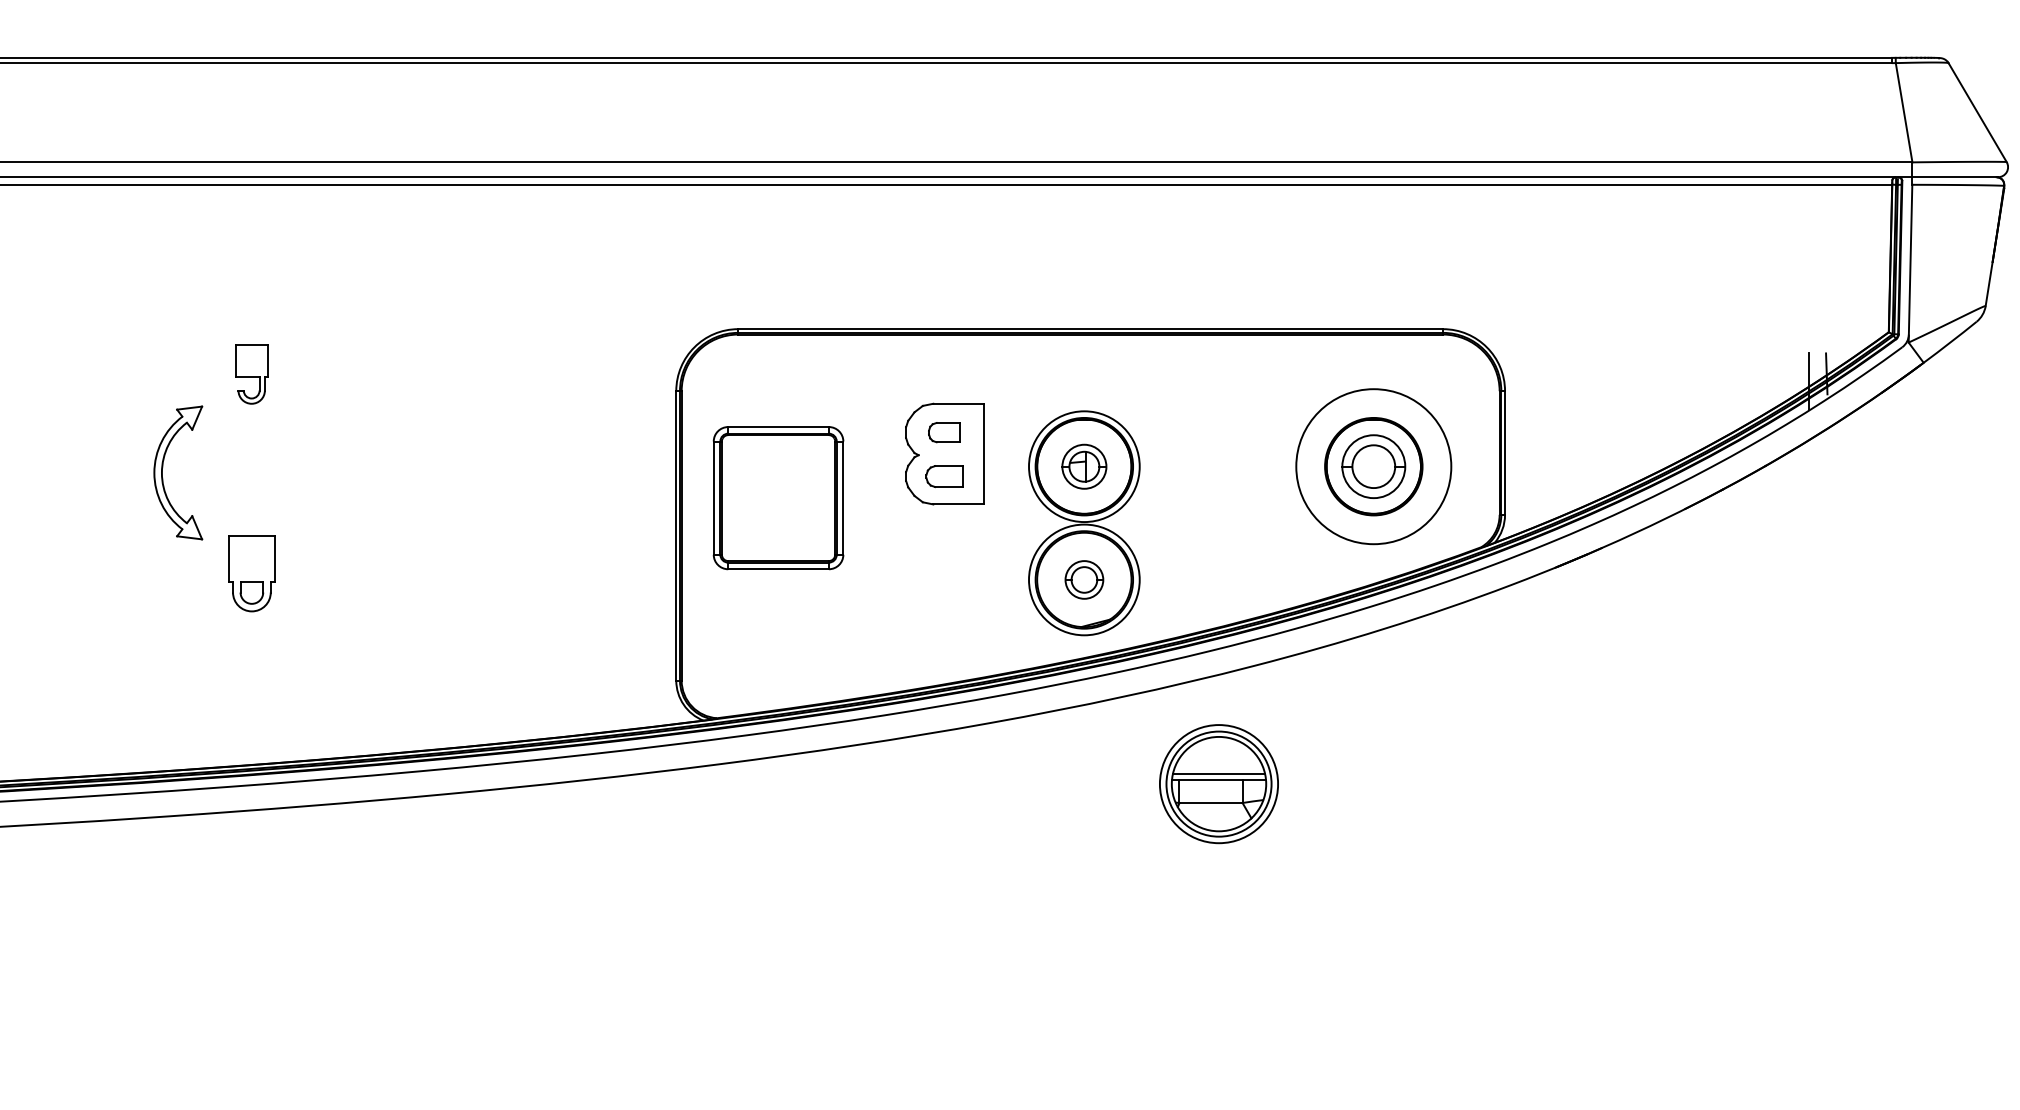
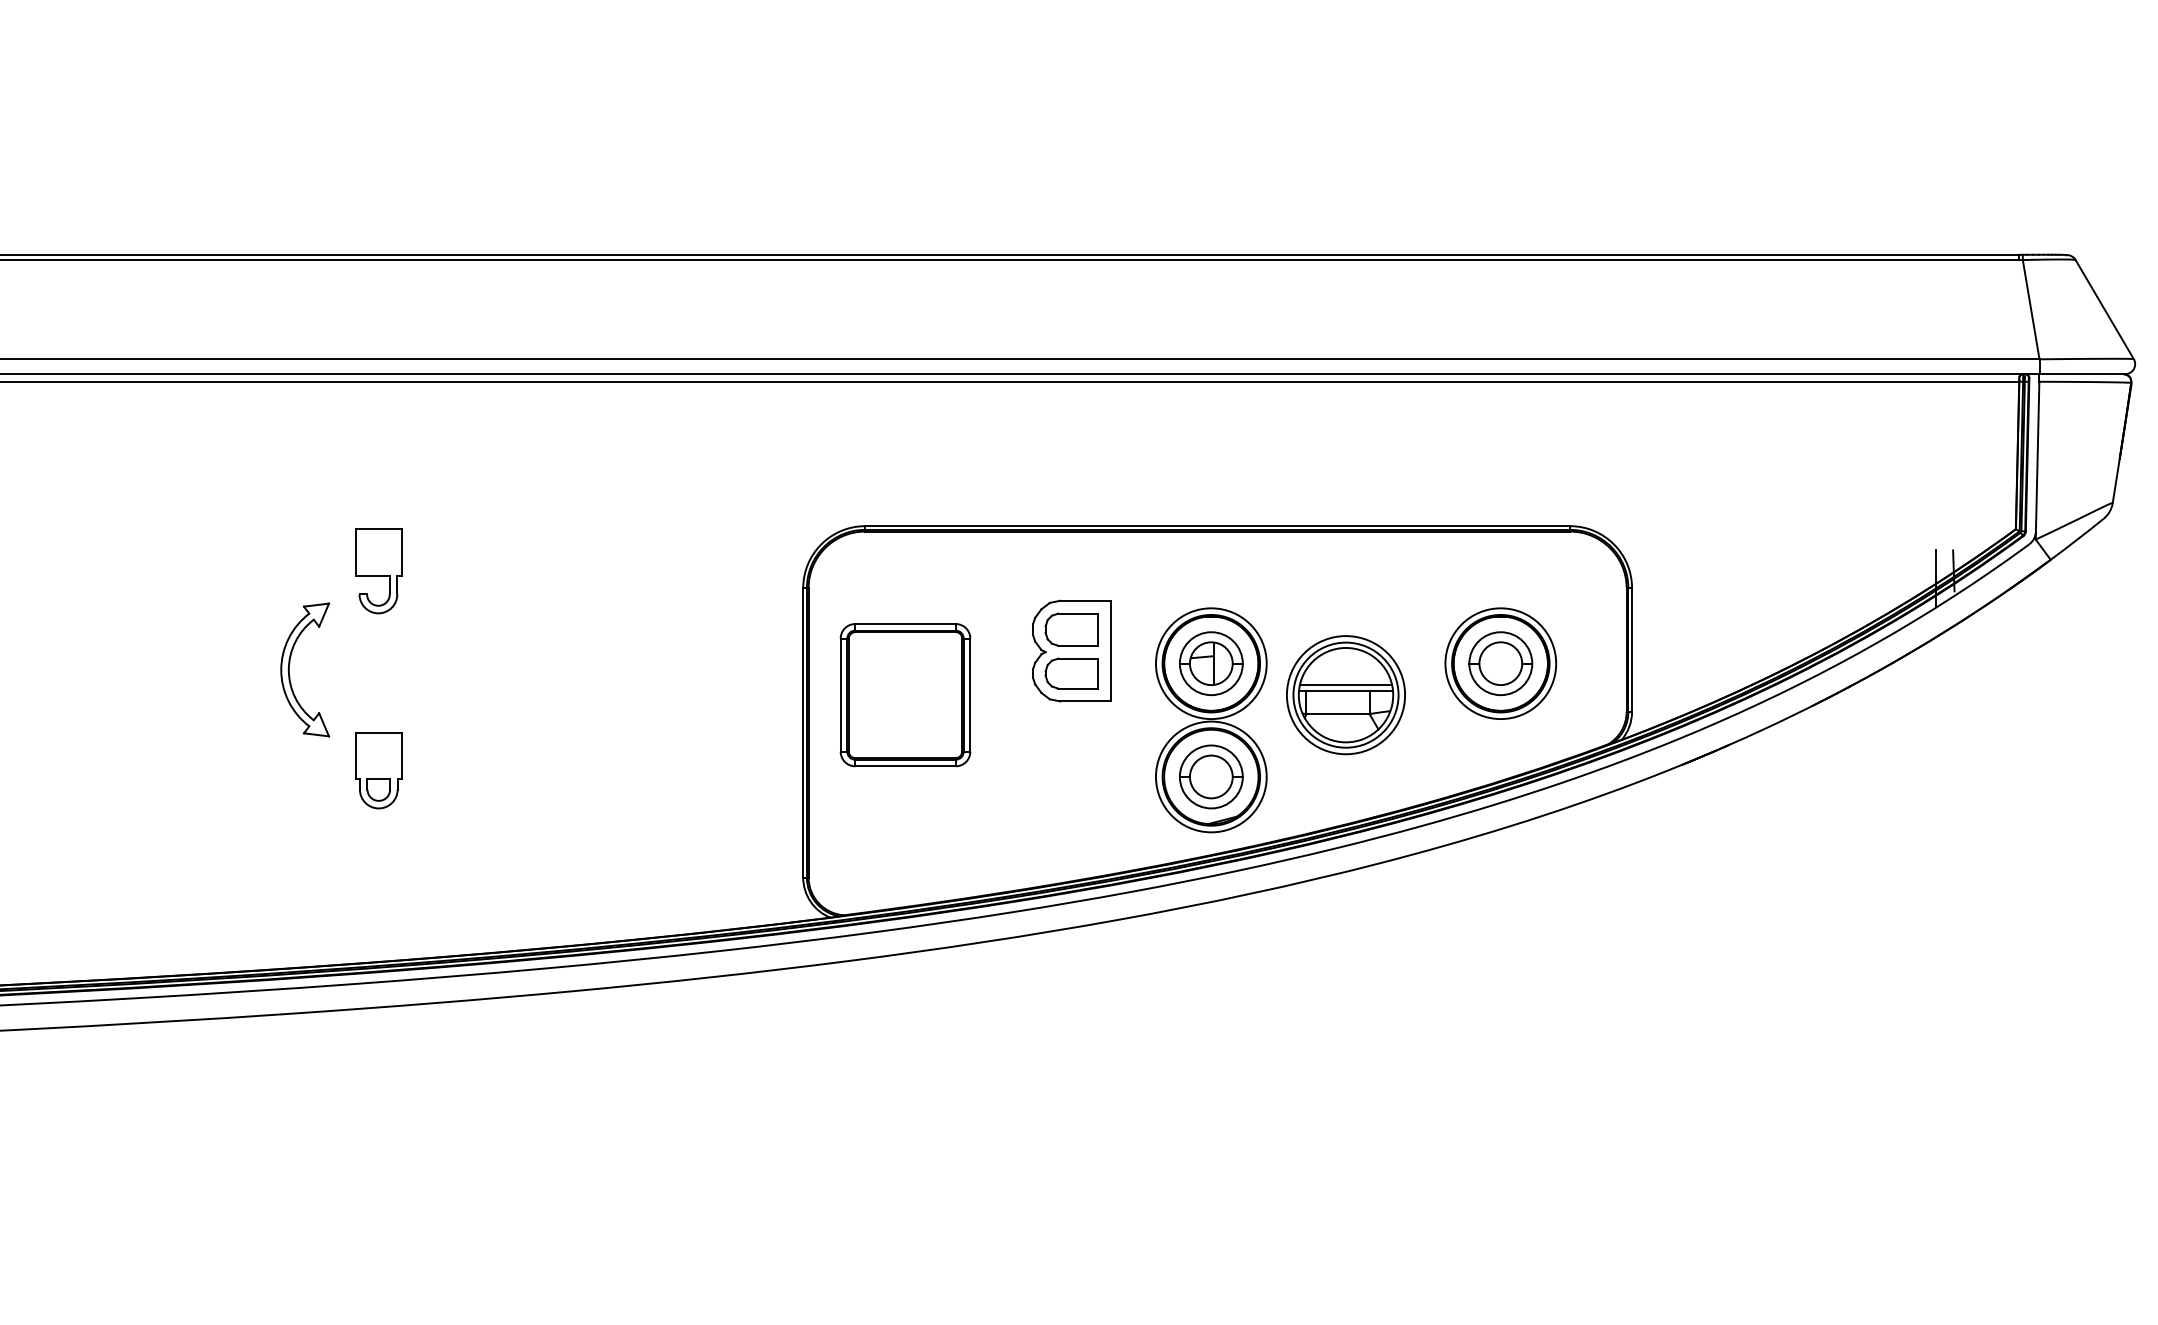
part: (251, 374) -> (378, 571), size x1.43
part: (944, 432) -> (1071, 629), size x1.67
part: (1084, 466) -> (1211, 663), size x1.43
circle: (1373, 466) -> (1500, 663), size x0.71
part: (944, 476) -> (1071, 673), size x1.43
part: (1084, 579) -> (1211, 776), size x1.67
part: (1218, 784) -> (1345, 695), moved

